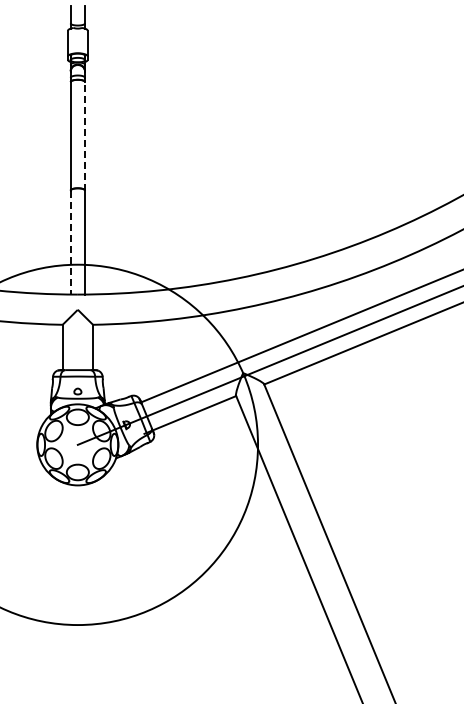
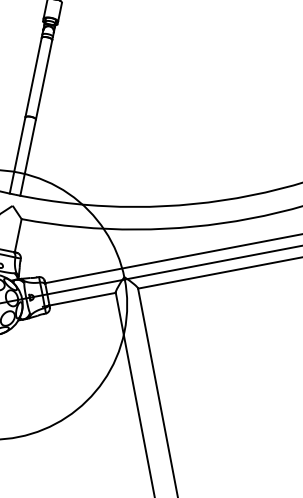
line: (85, 135) -> (44, 79), dashed -> solid
line: (70, 242) -> (17, 155), dashed -> solid

